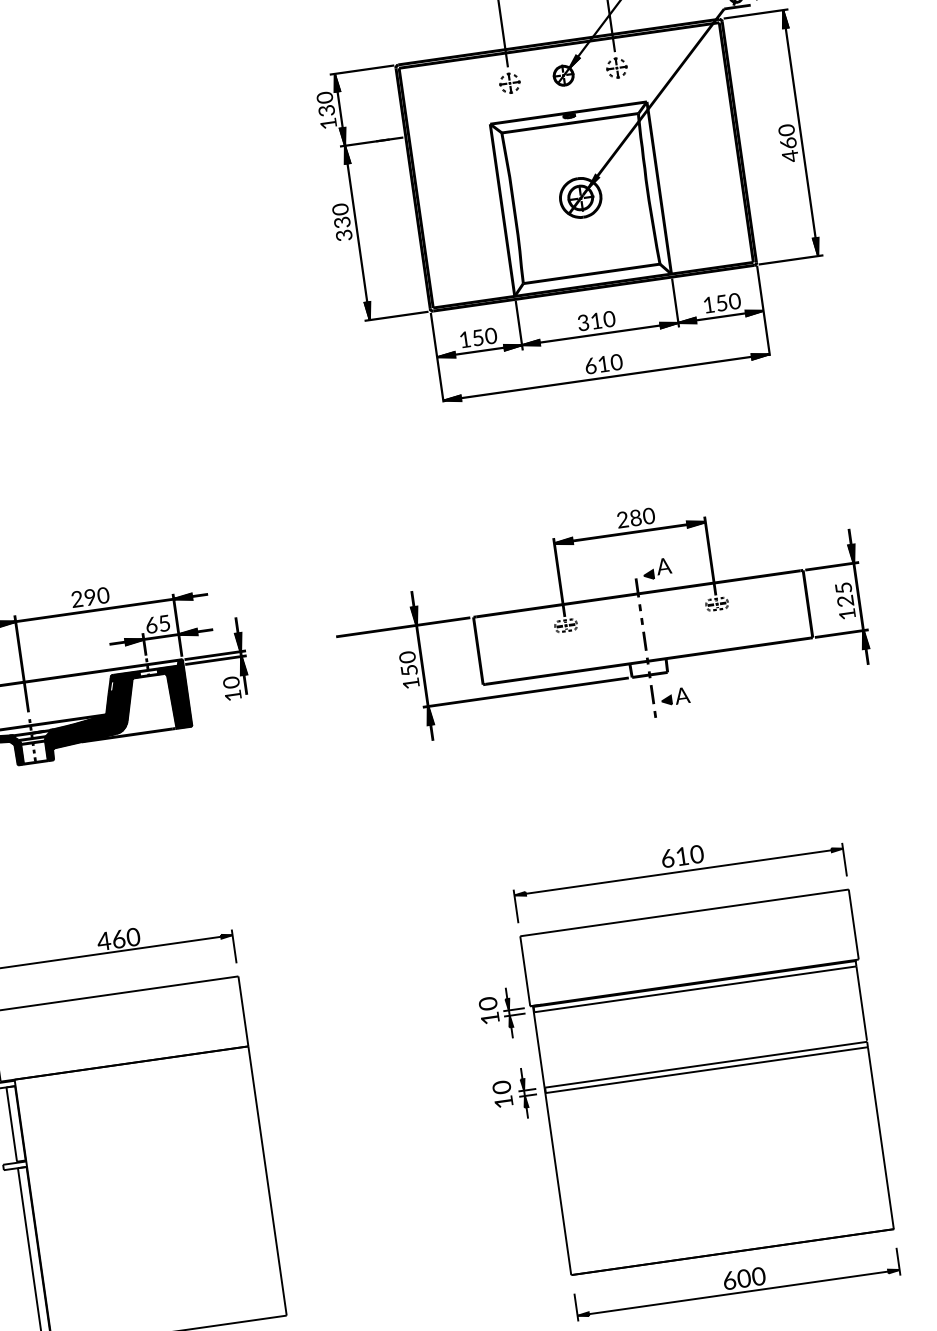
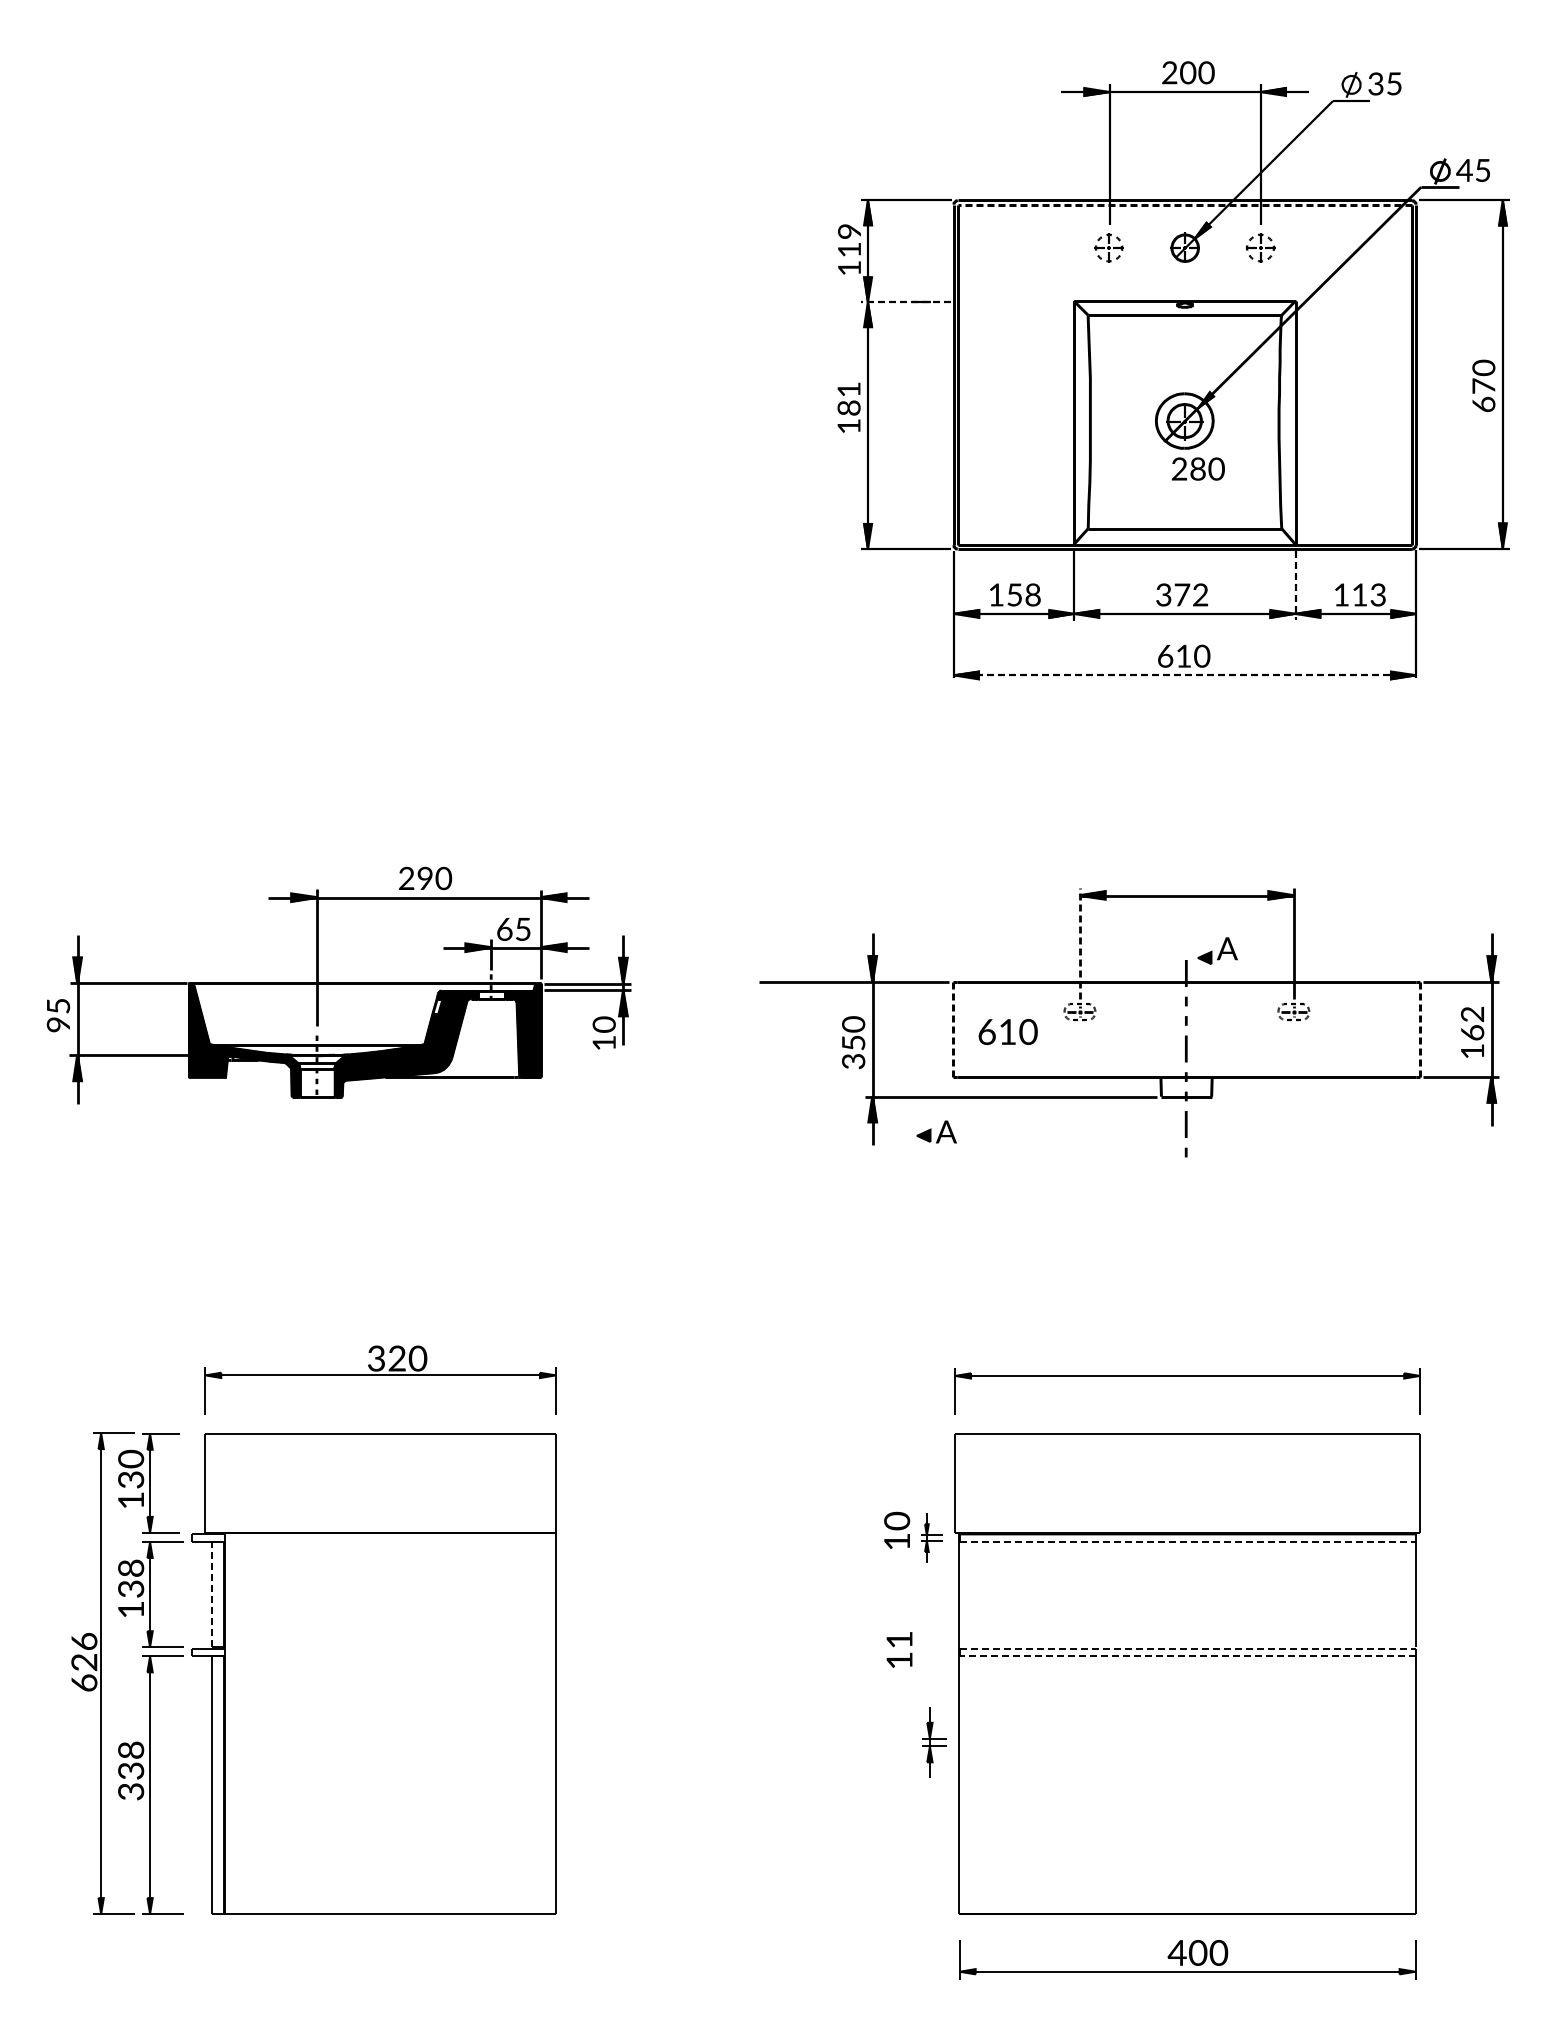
line: (558, 45) -> (1184, 205), solid -> dashed
text: (325, 104) -> (849, 240), 130 -> 119
line: (371, 142) -> (905, 302), solid -> dashed
text: (789, 149) -> (1483, 395), 460 -> 670
text: (341, 222) -> (848, 407), 330 -> 181
text: (728, 301) -> (1369, 594), 150 -> 113
line: (675, 302) -> (1295, 585), solid -> dashed
text: (602, 319) -> (1191, 594), 310 -> 372
text: (491, 336) -> (1033, 595), 150 -> 158
line: (606, 377) -> (1185, 675), solid -> dashed
text: (635, 517) -> (1197, 468), moved
line: (558, 577) -> (1079, 943), solid -> dashed
text: (844, 594) -> (1472, 1023), 125 -> 162
line: (807, 604) -> (1419, 1029), solid -> dashed
line: (478, 650) -> (953, 1029), solid -> dashed
text: (411, 683) -> (853, 1061), 150 -> 350
part: (675, 696) -> (936, 1131), moved
text: (682, 856) -> (1007, 1031), moved
text: (111, 940) -> (386, 1358), 460 -> 320
line: (695, 989) -> (1187, 1541), solid -> dashed
part: (514, 1011) -> (931, 1537), size x0.7
line: (706, 1064) -> (1187, 1648), solid -> dashed
line: (706, 1070) -> (1187, 1656), solid -> dashed
text: (501, 1087) -> (899, 1639), 10 -> 11
part: (527, 1092) -> (934, 1742), moved
line: (11, 1124) -> (212, 1594), solid -> dashed
text: (728, 1280) -> (1176, 1952), 600 -> 400

